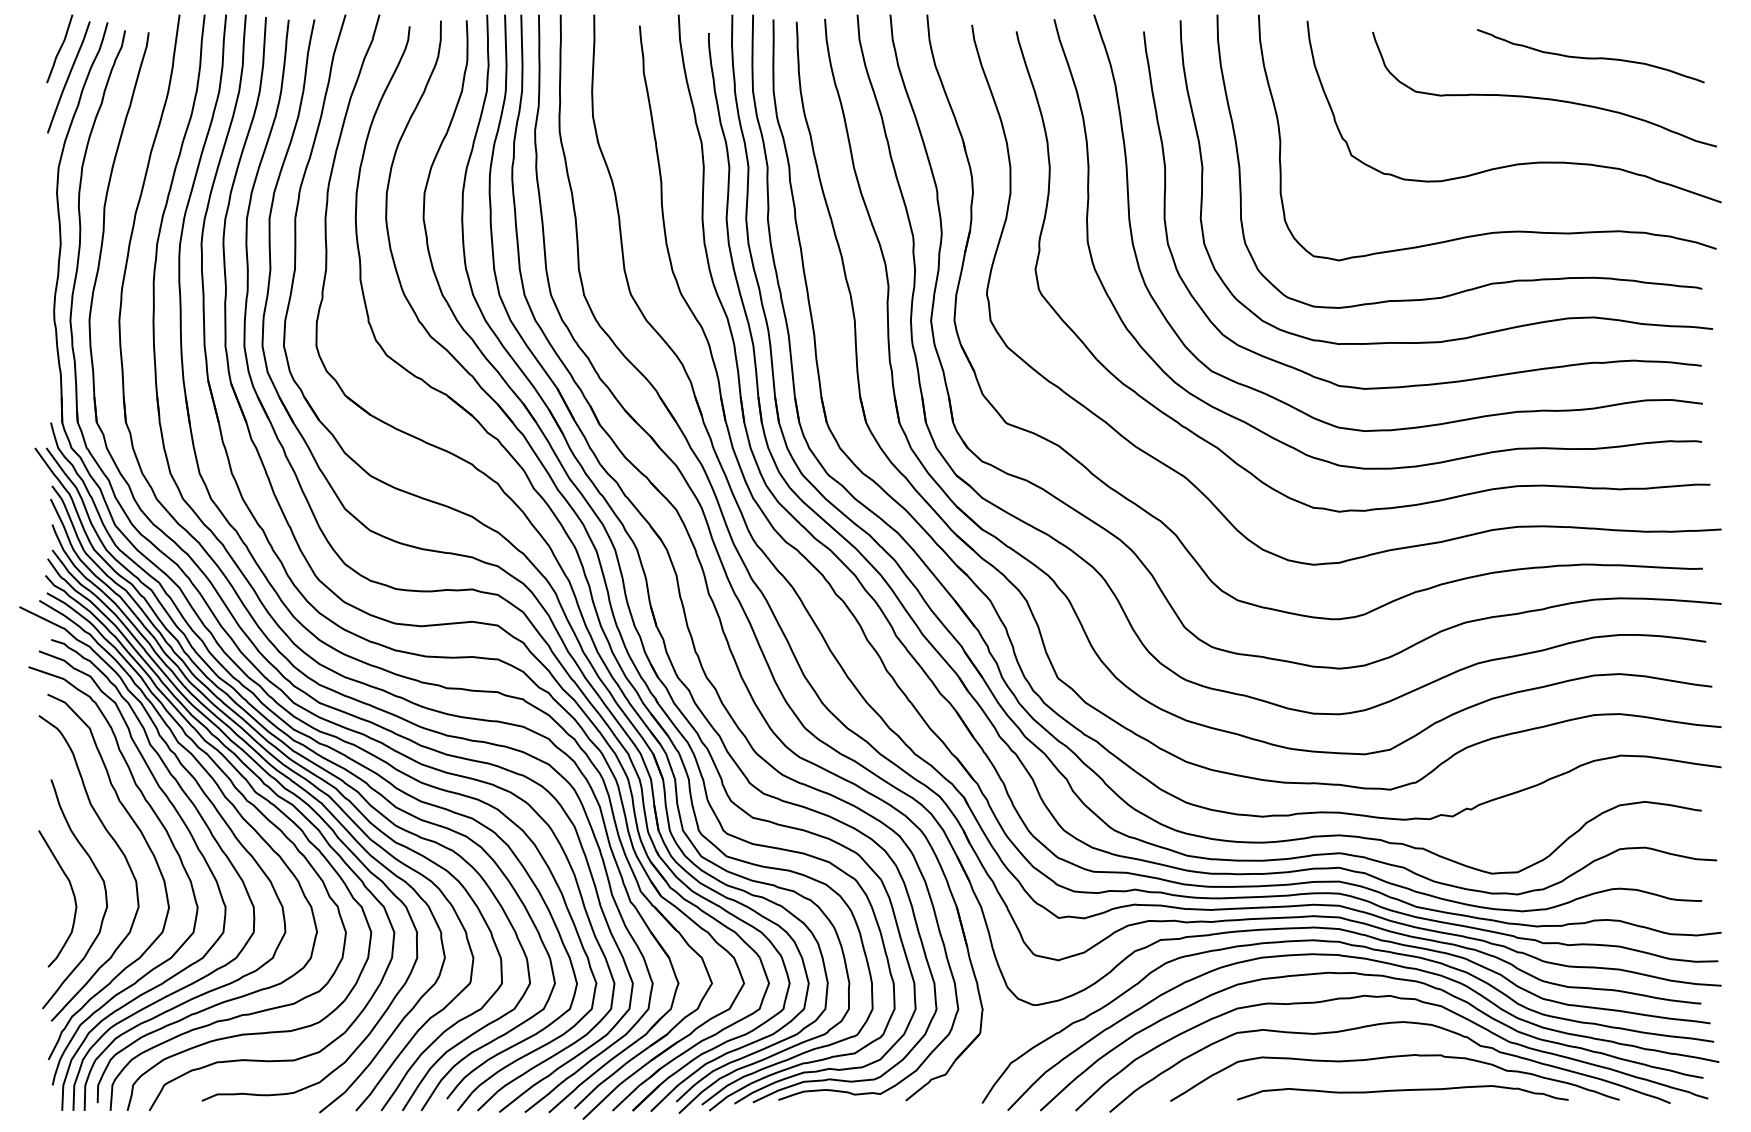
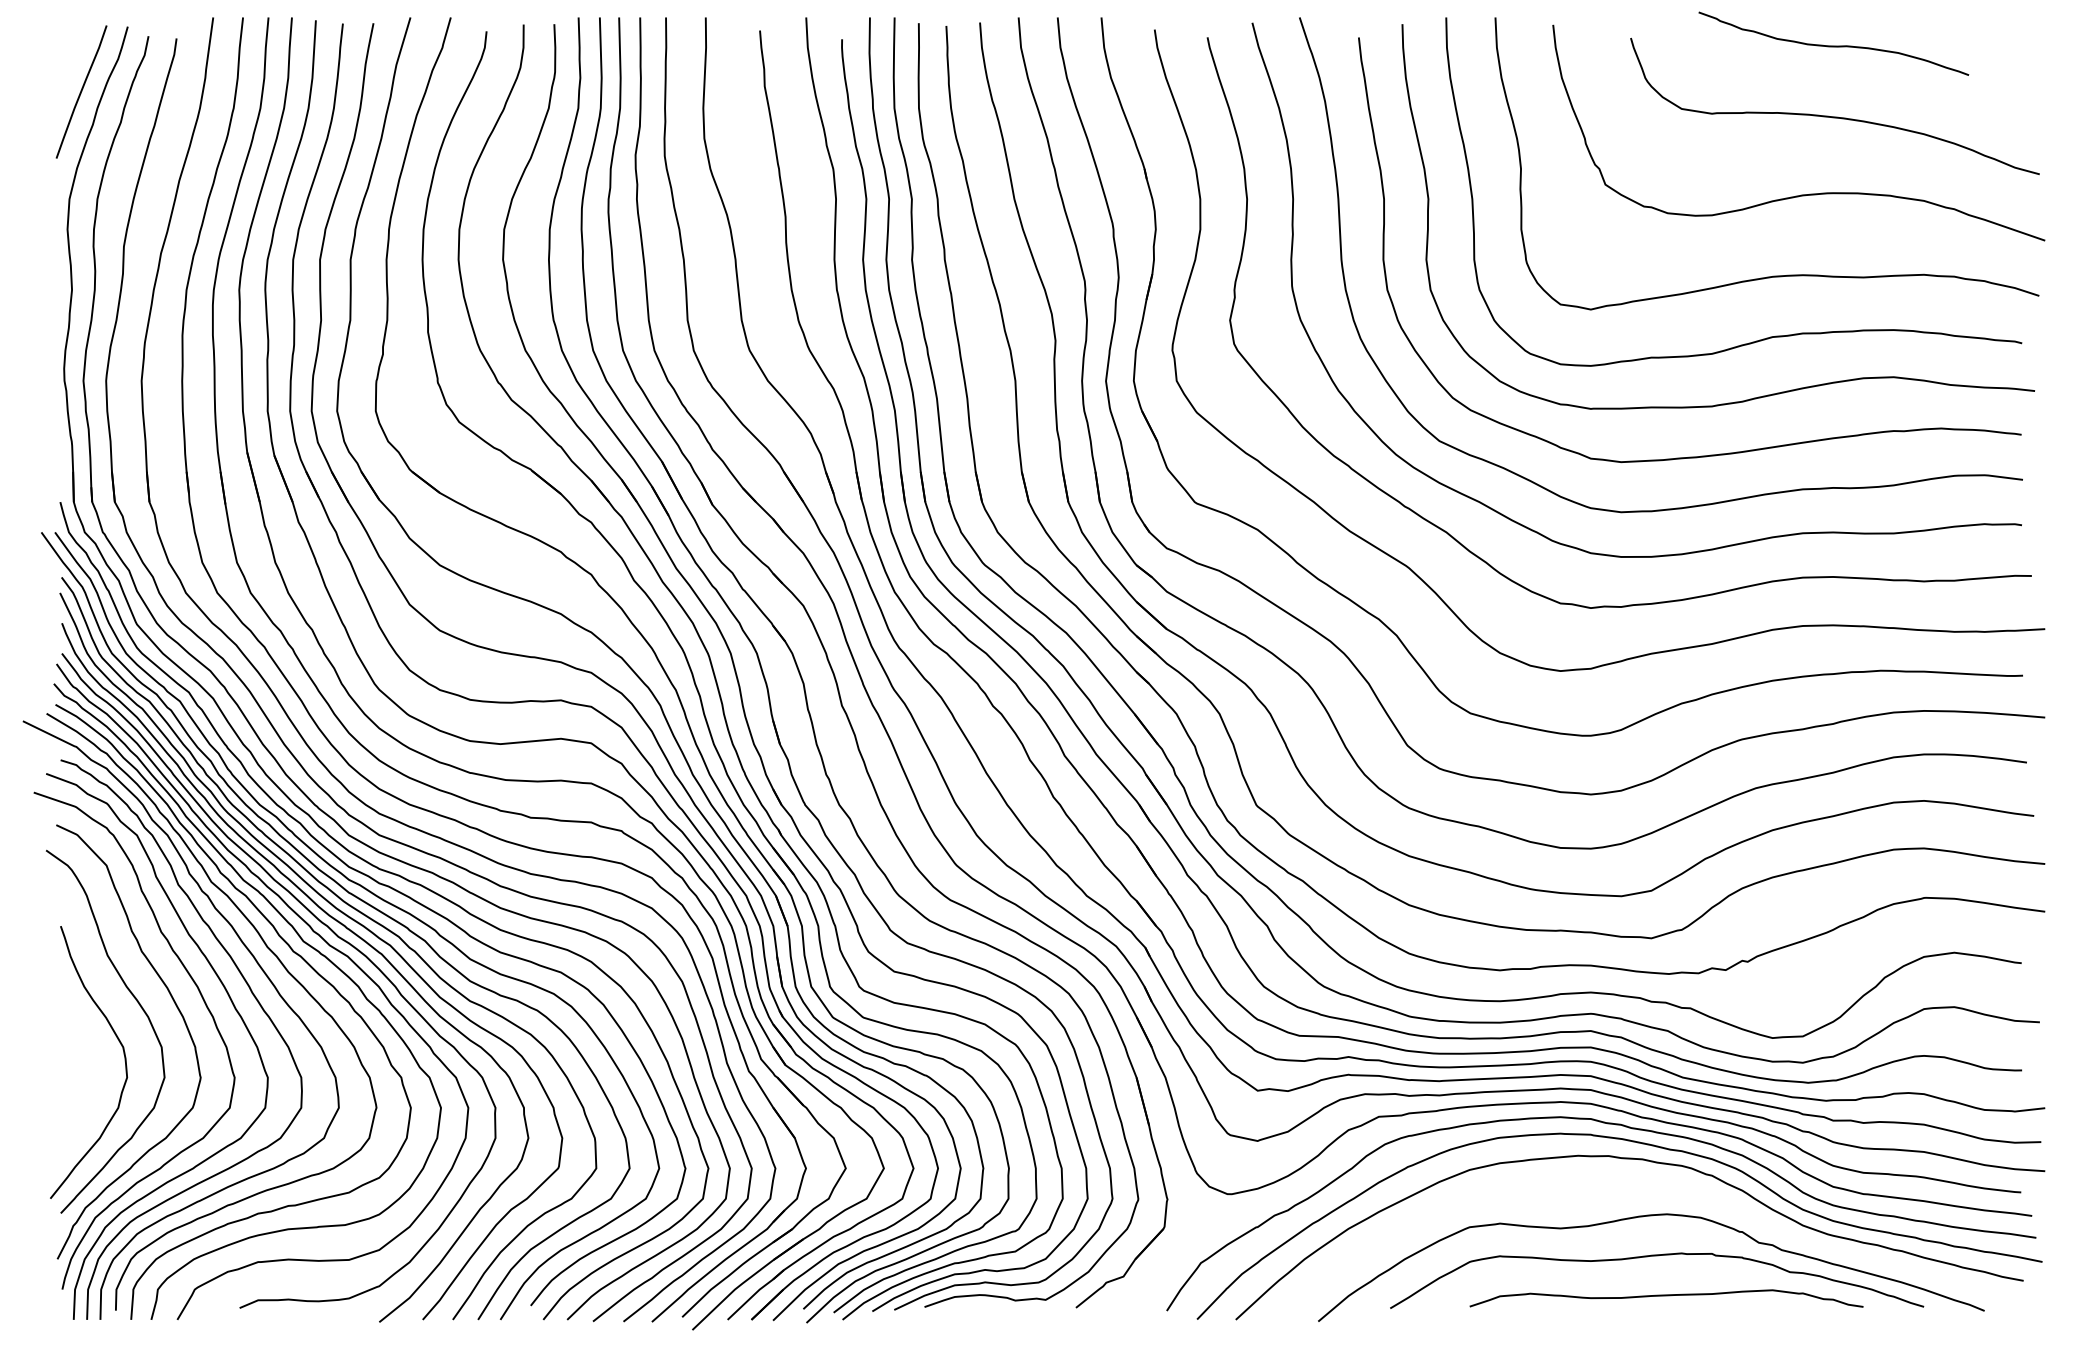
line: (59, 48) -> (70, 57), removed
curve: (1590, 57) -> (1833, 45), moved
curve: (72, 894) -> (86, 1062), removed
curve: (1401, 999) -> (1664, 1187), removed

